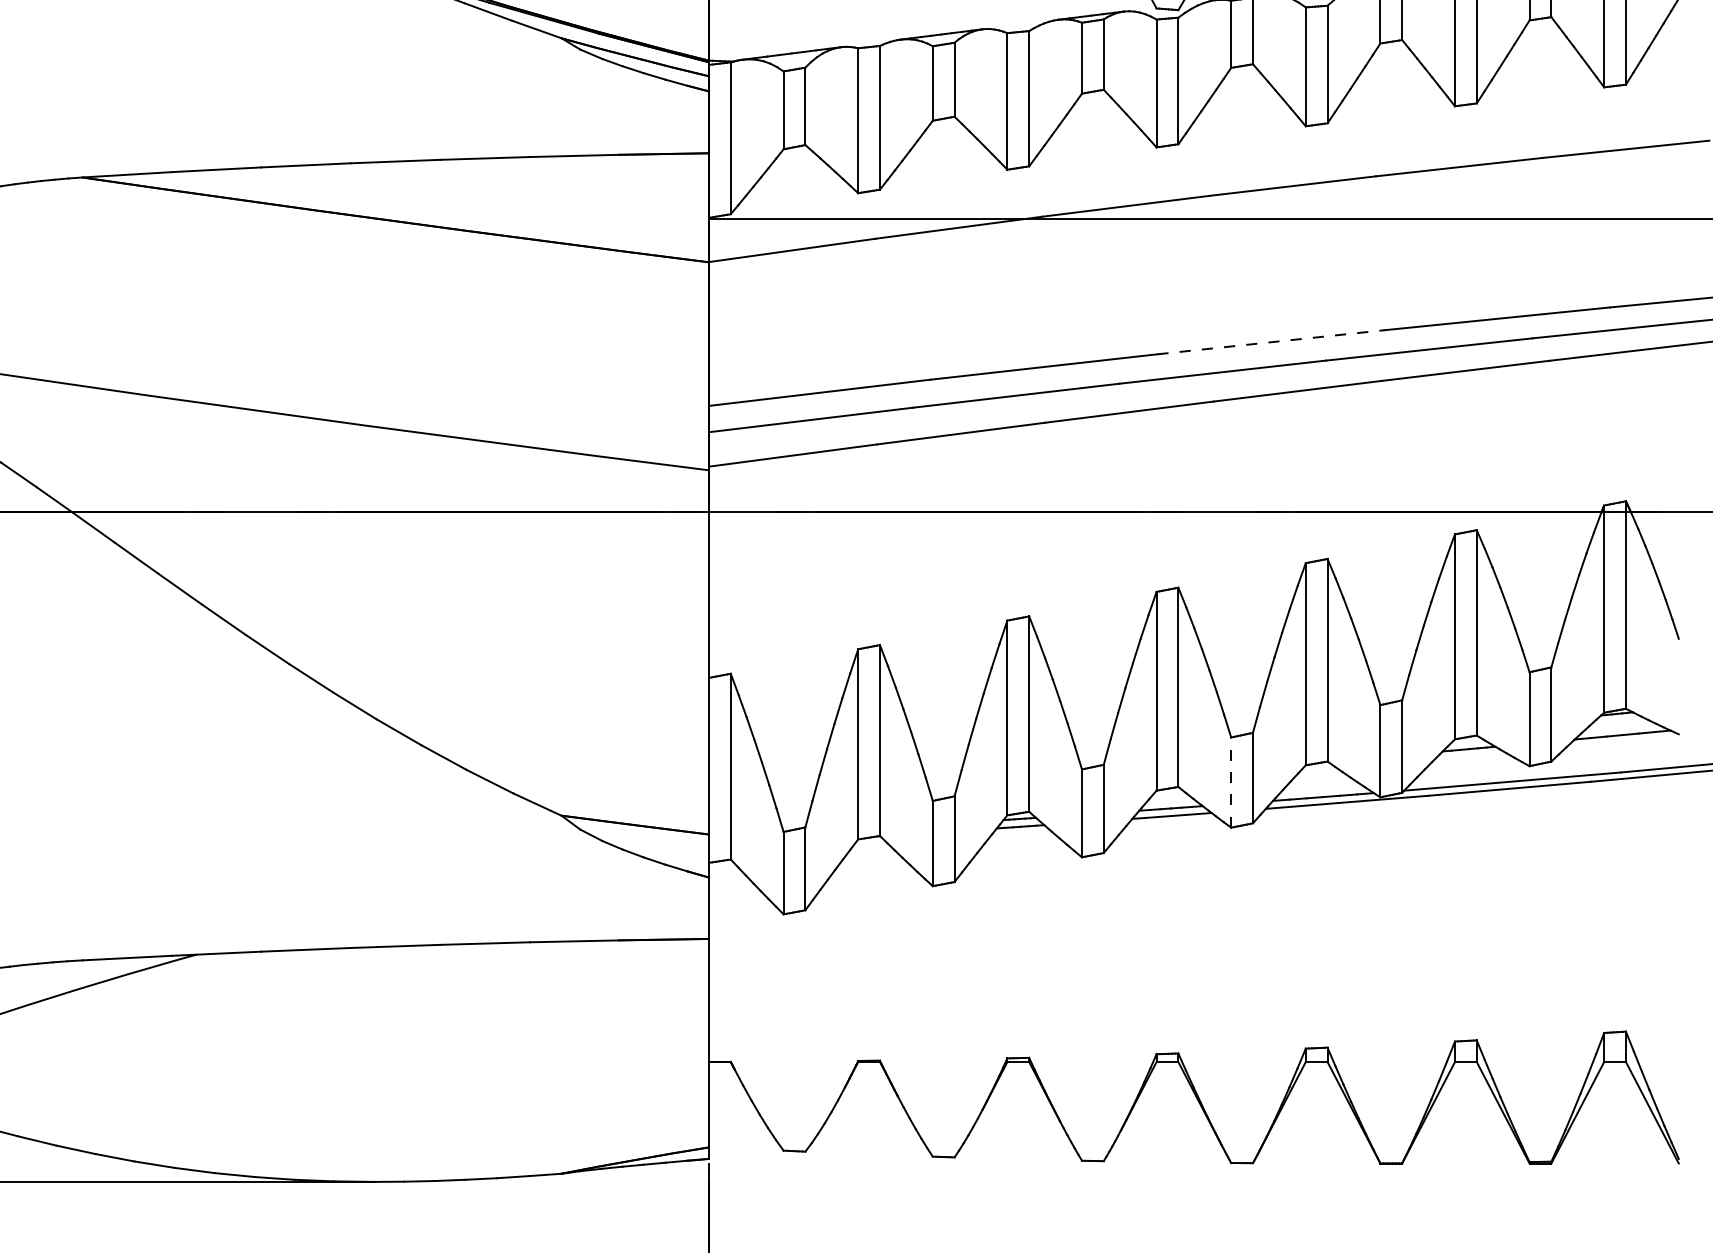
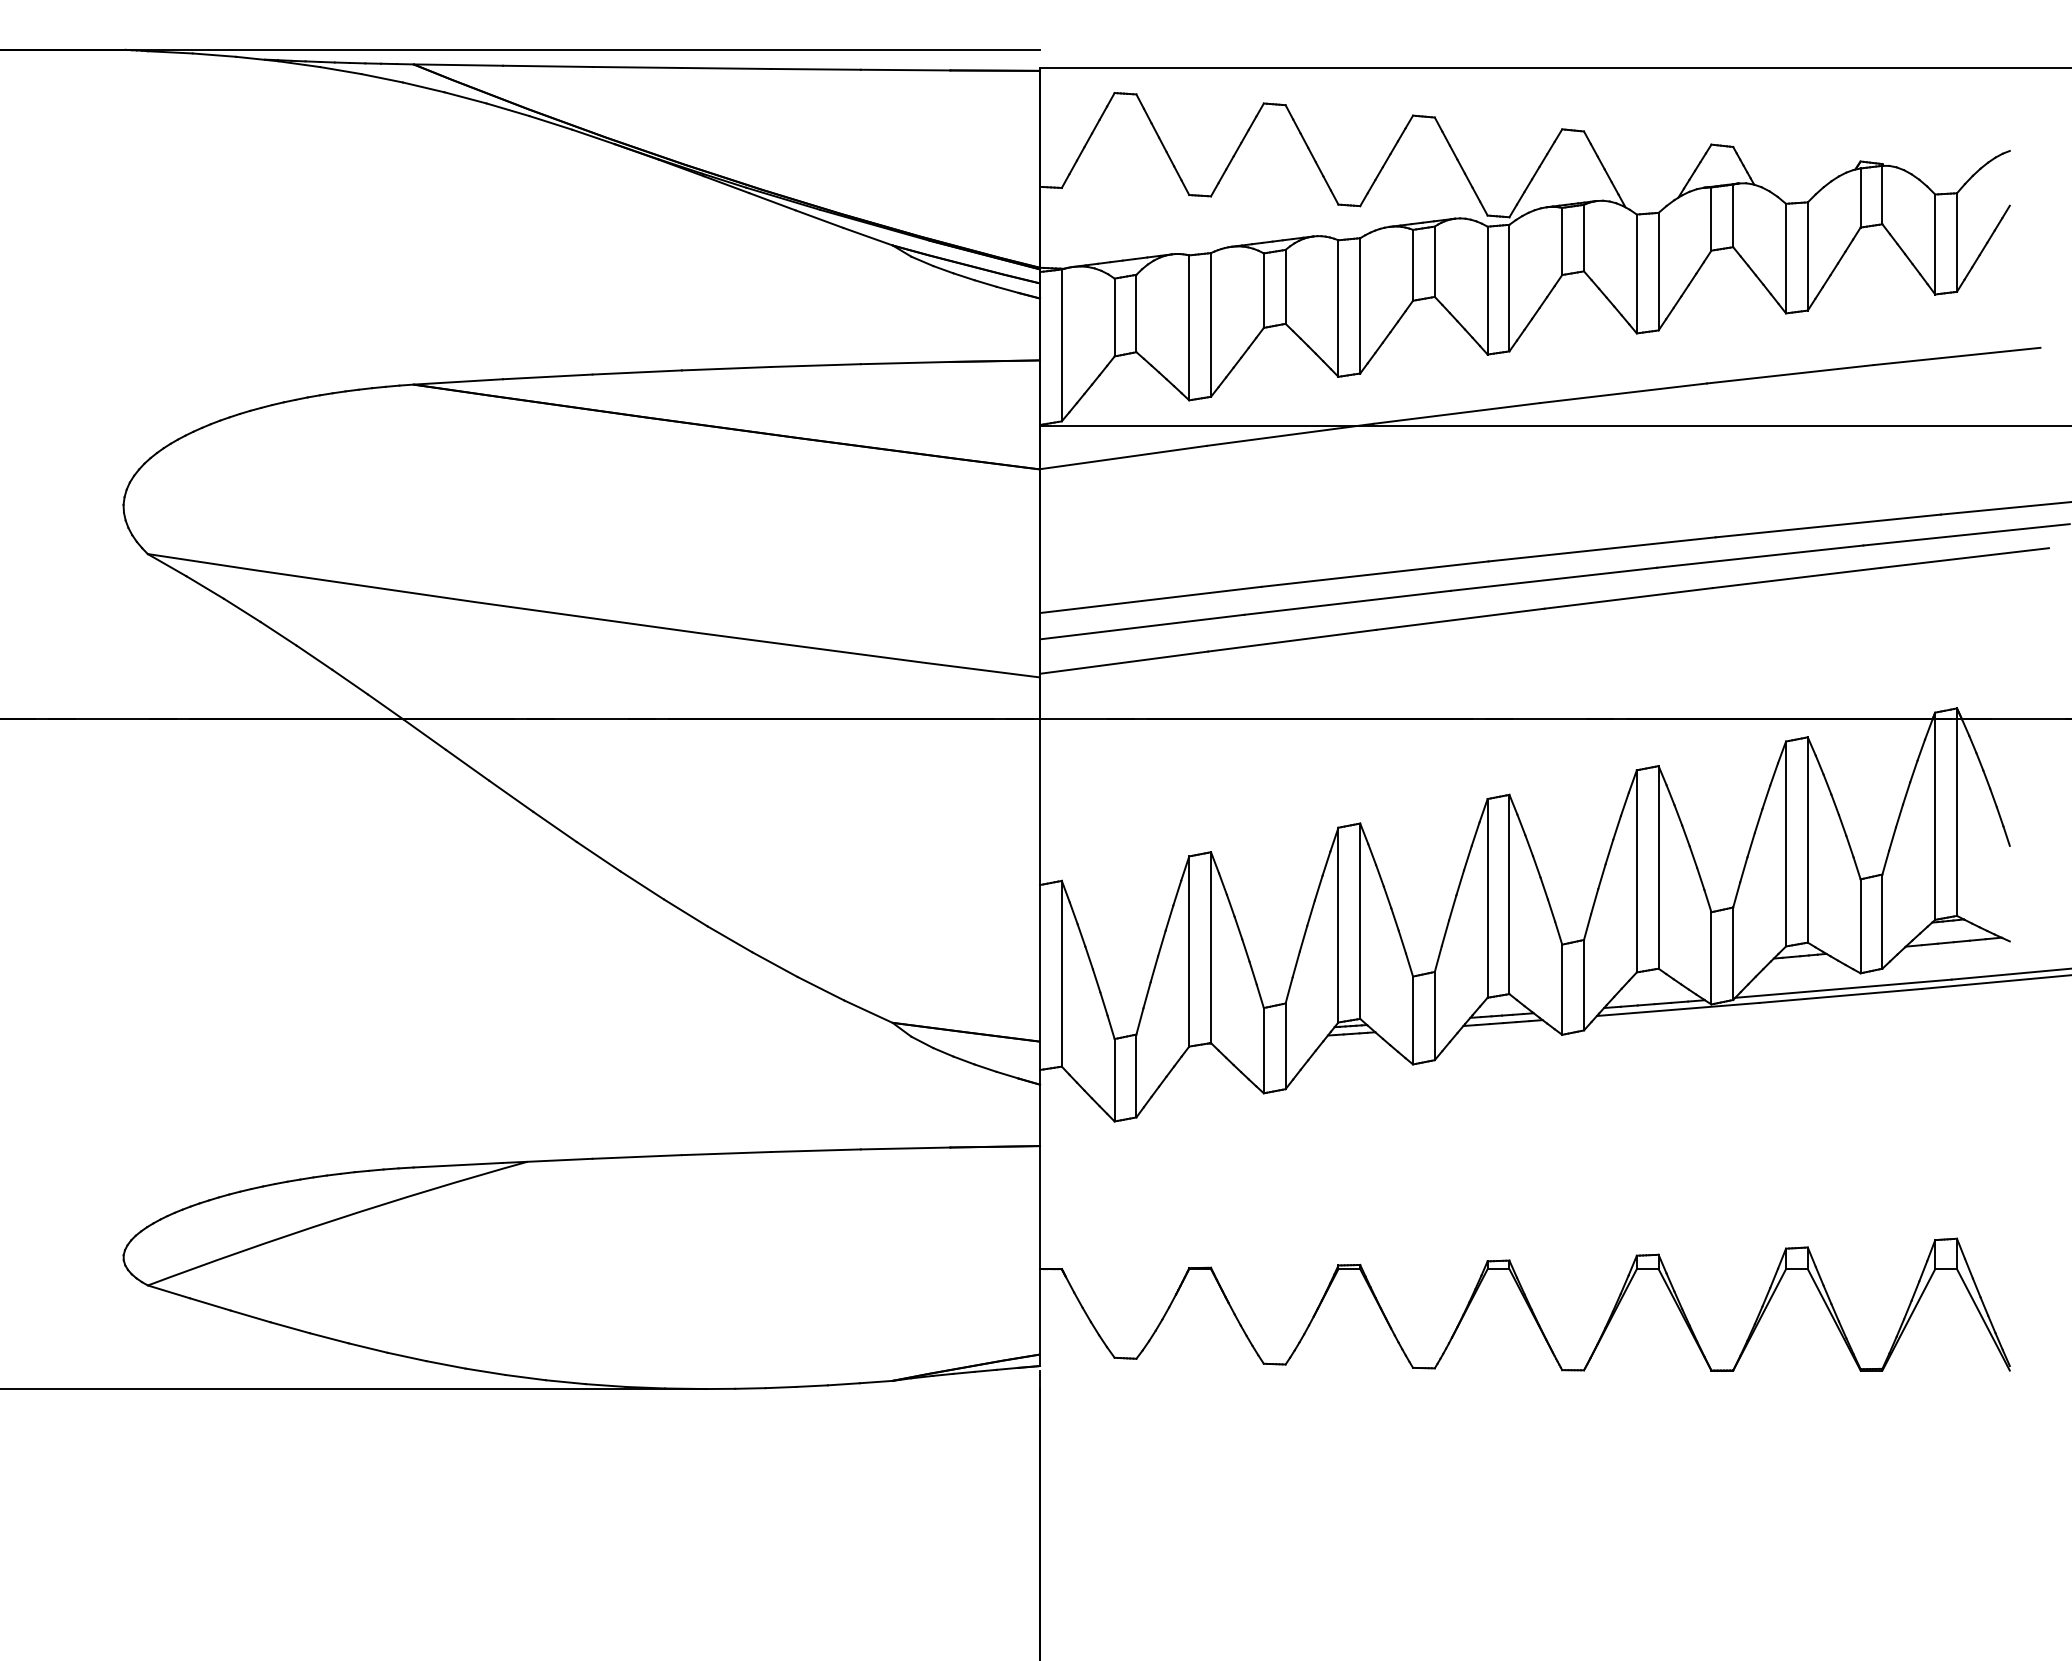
line: (1271, 342) -> (1602, 549), dashed -> solid
line: (1231, 782) -> (1562, 989), dashed -> solid

